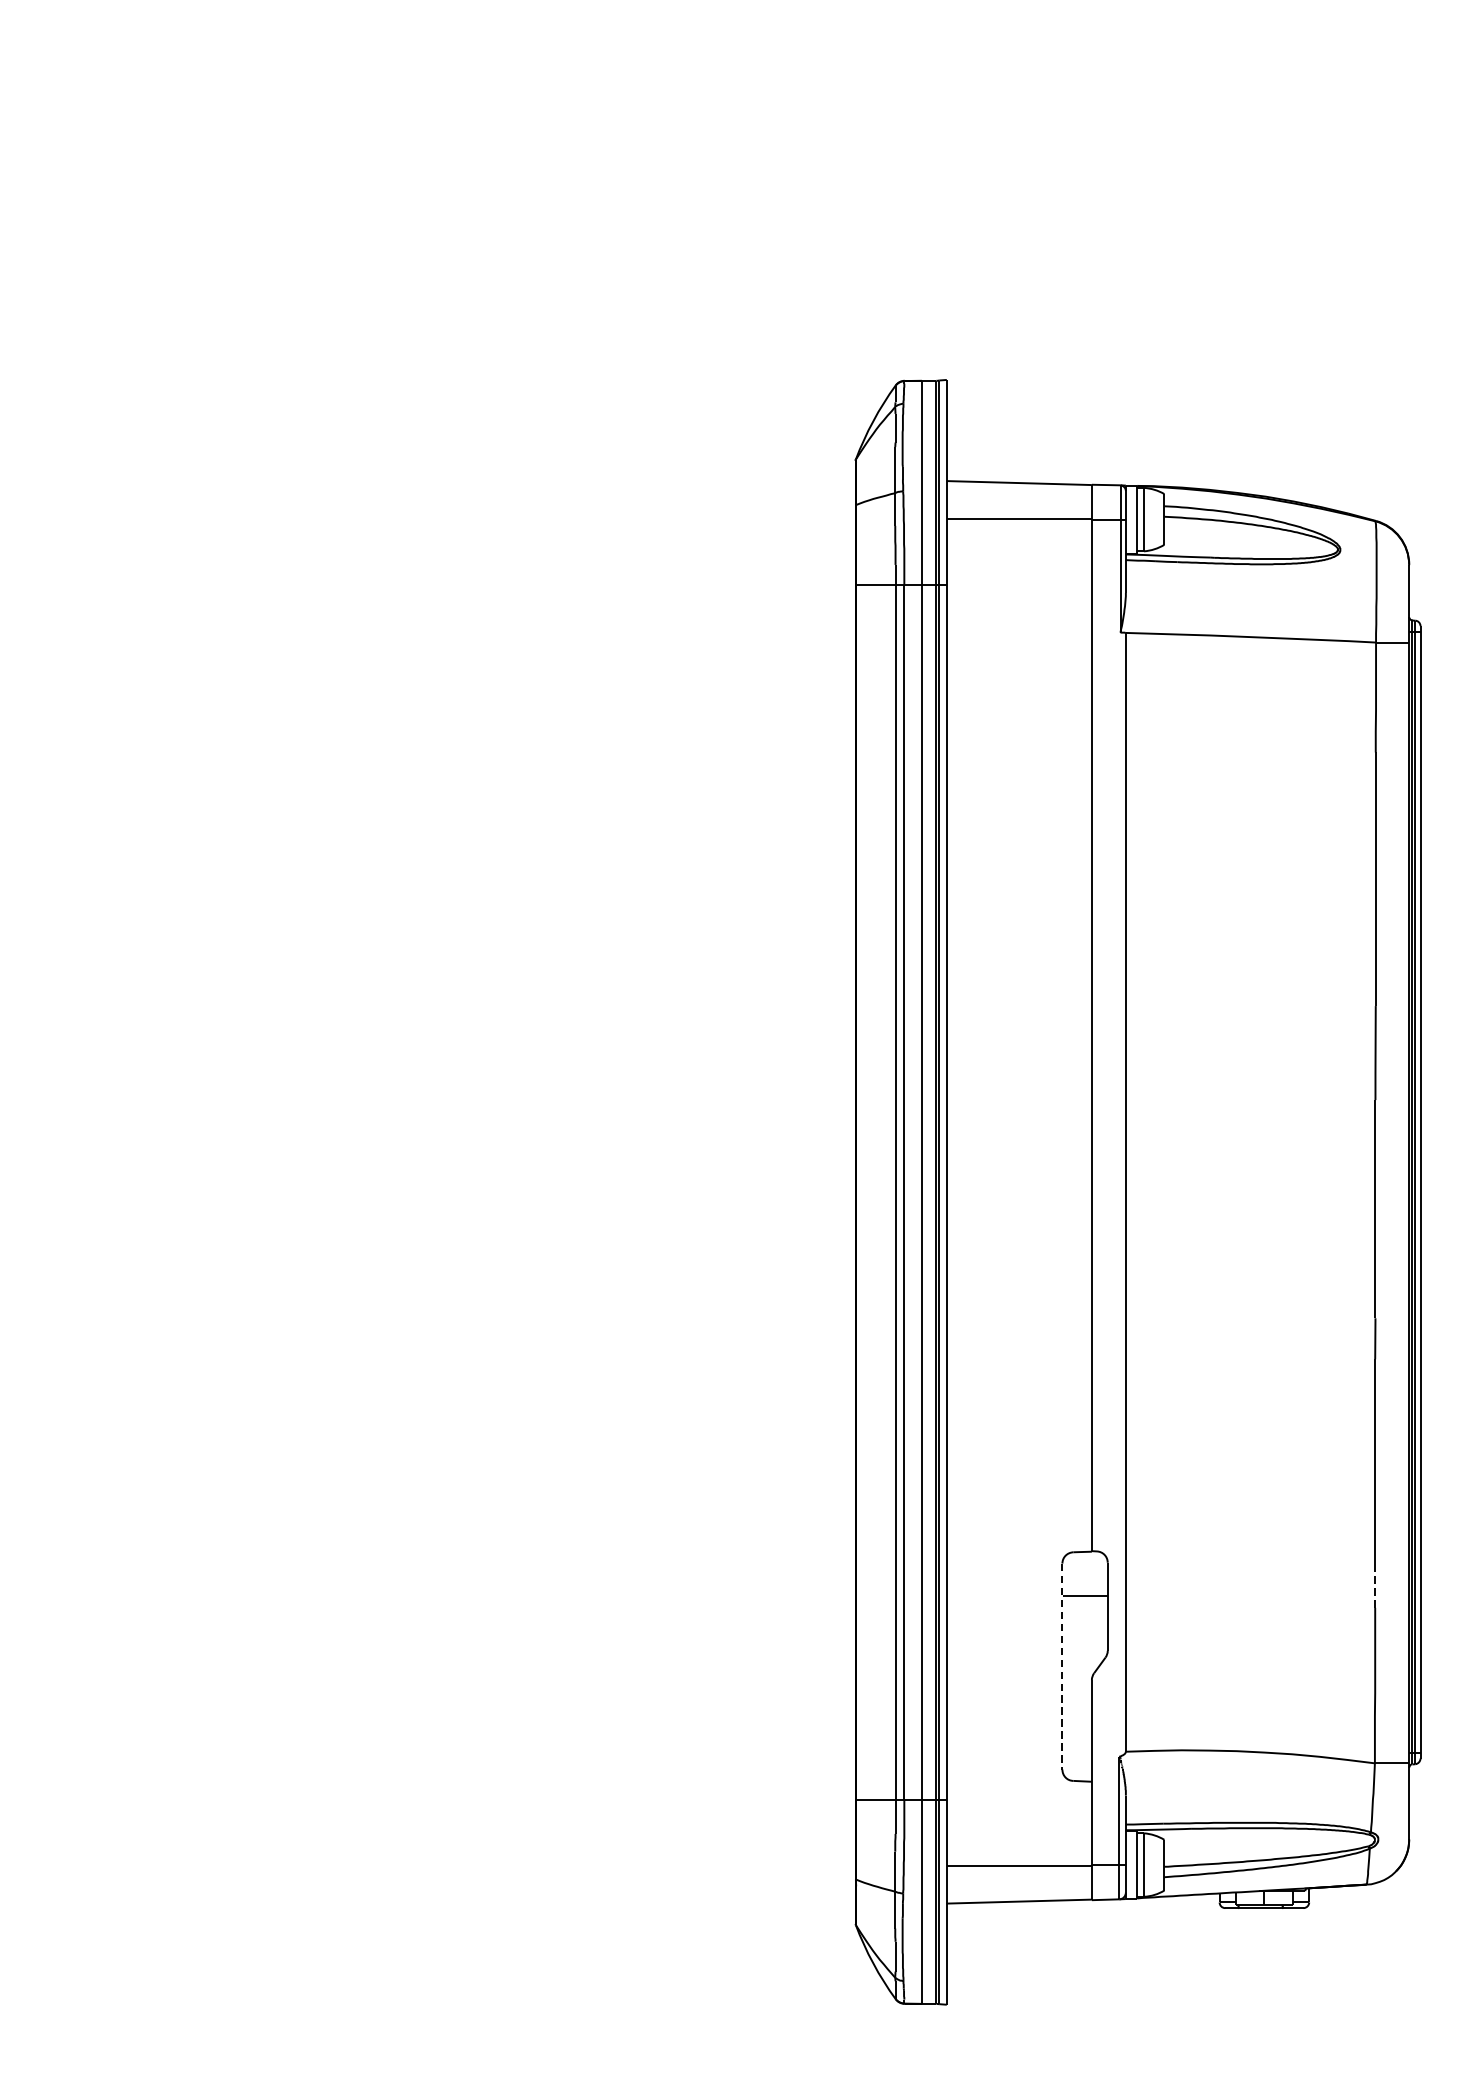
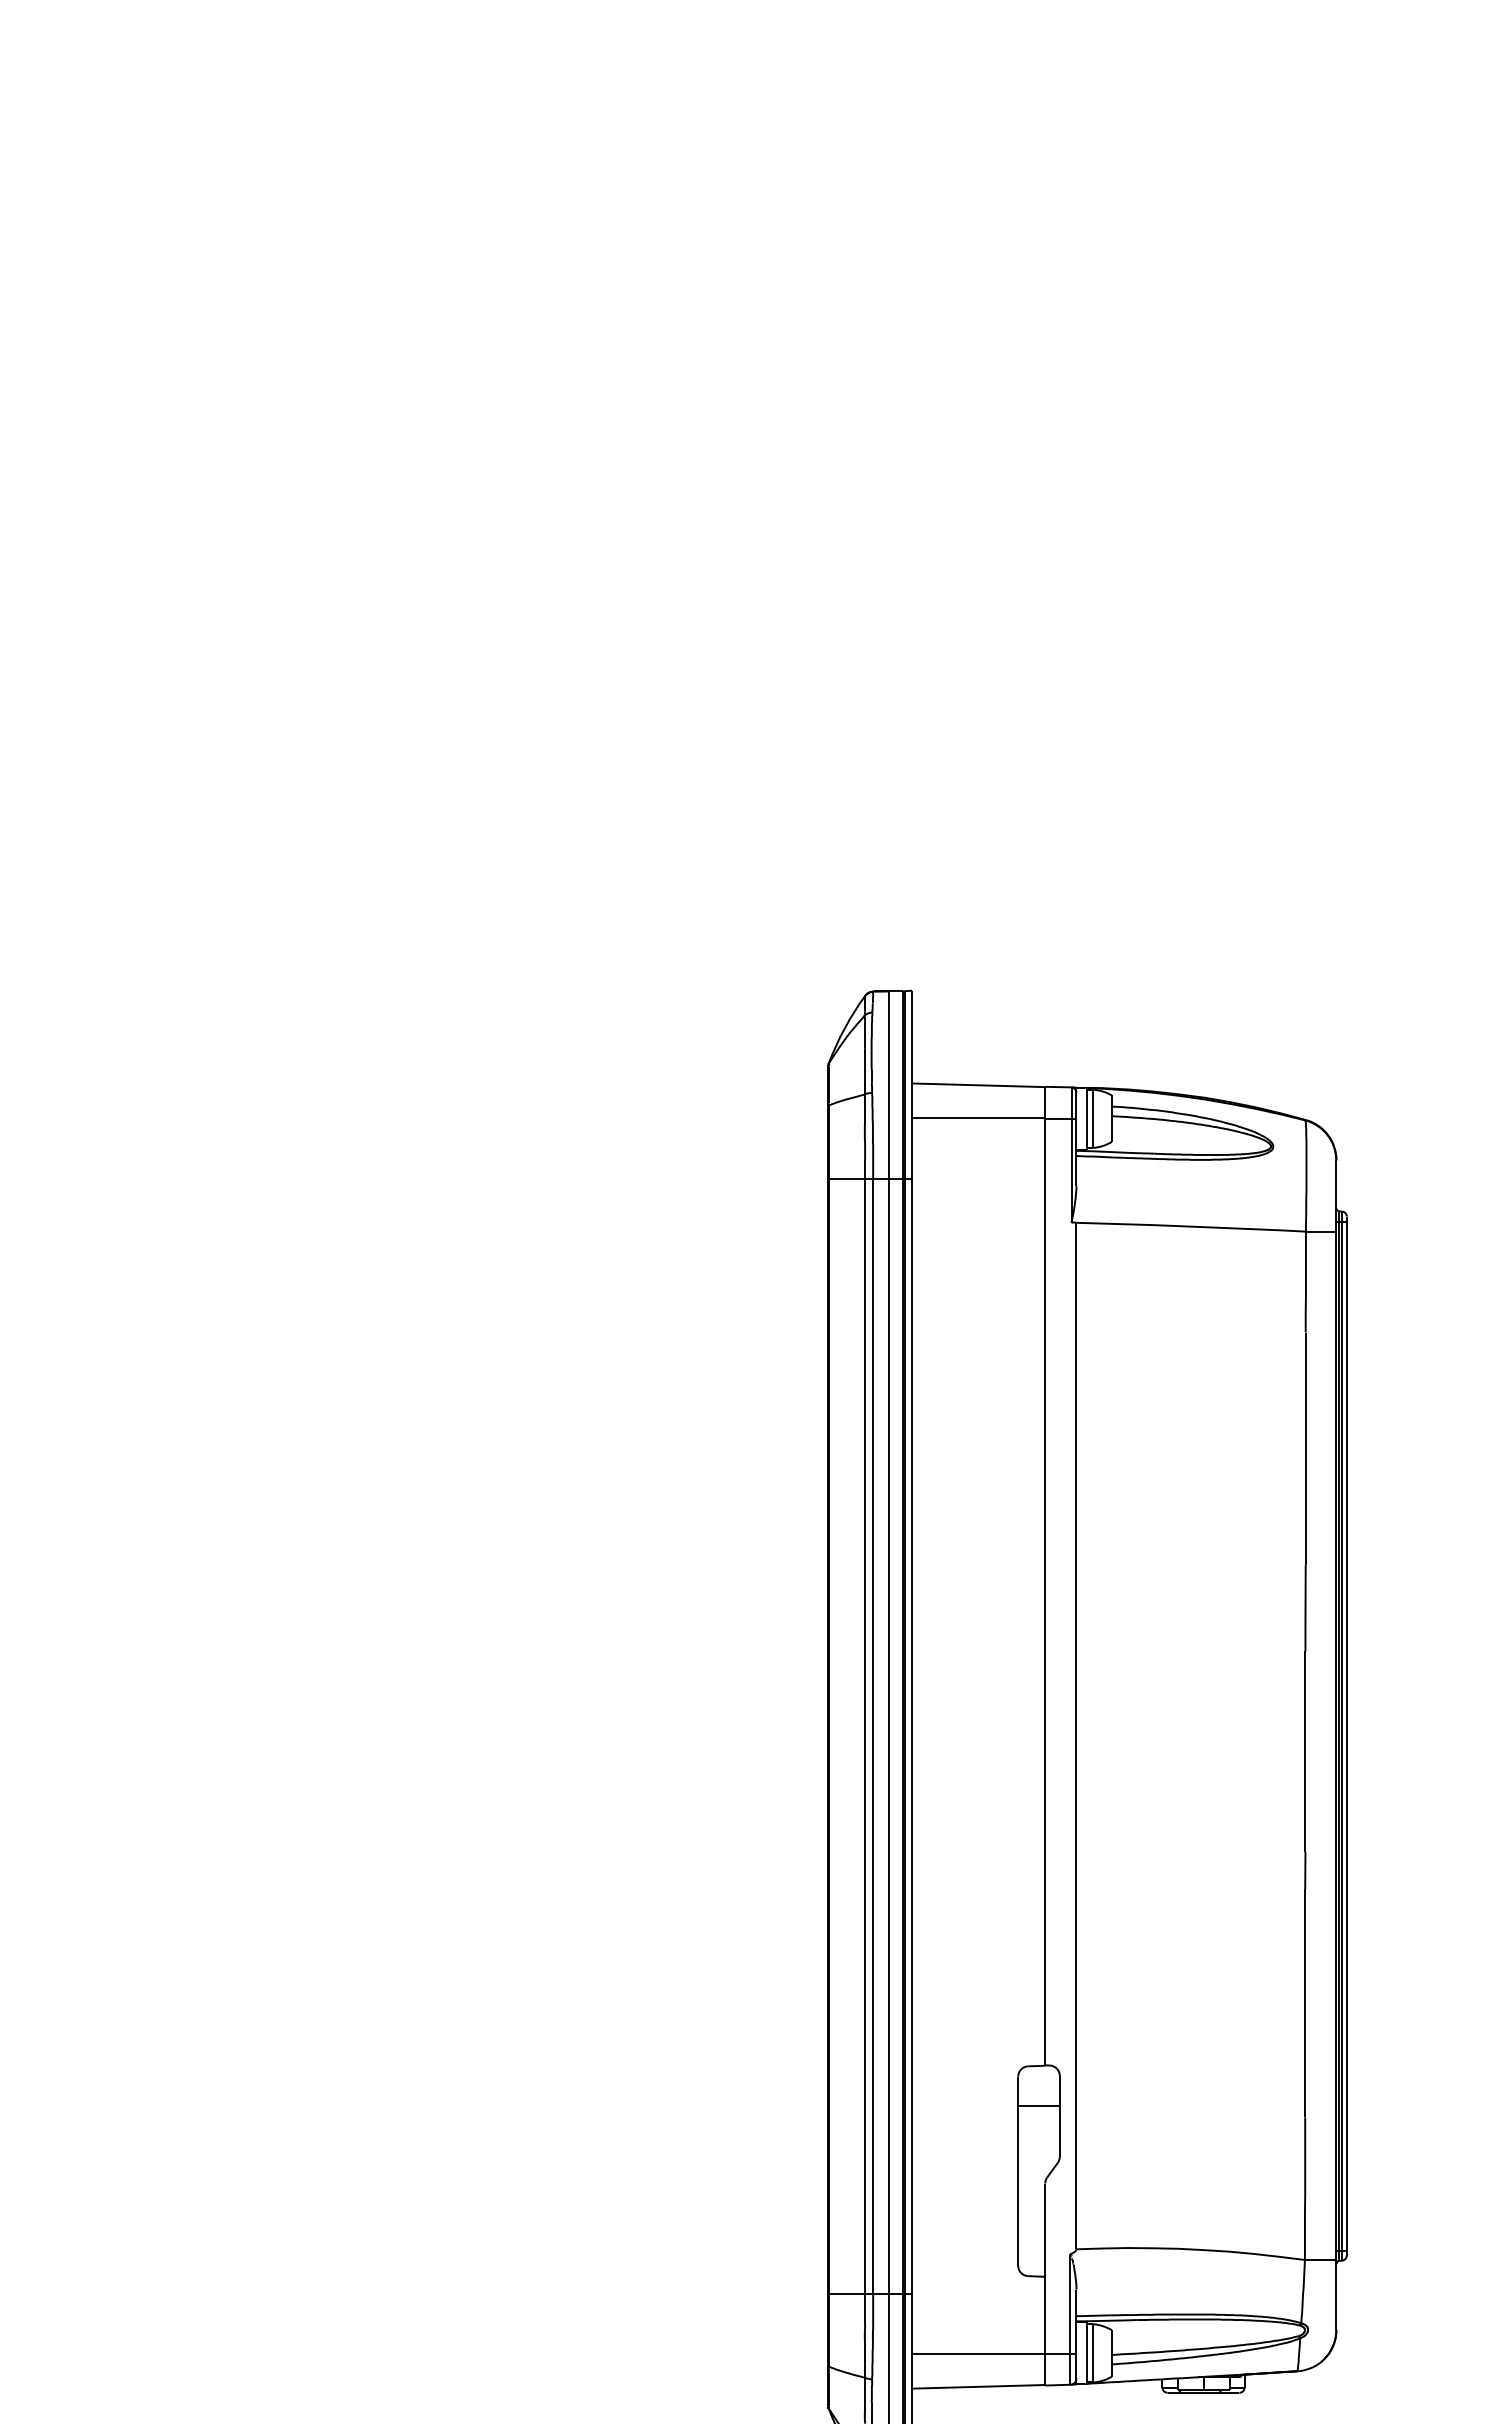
line: (1375, 1587) -> (1305, 2098), dashed -> solid
line: (1062, 1666) -> (1018, 2171), dashed -> solid

